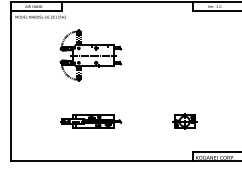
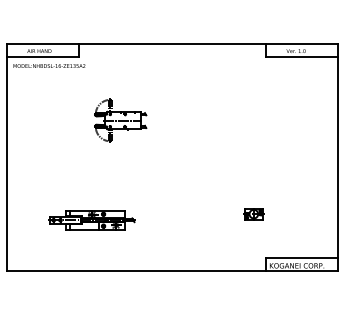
part: (90, 55) -> (120, 120), size x0.6
part: (90, 121) -> (91, 220), moved
part: (184, 121) -> (253, 213), size x0.6

